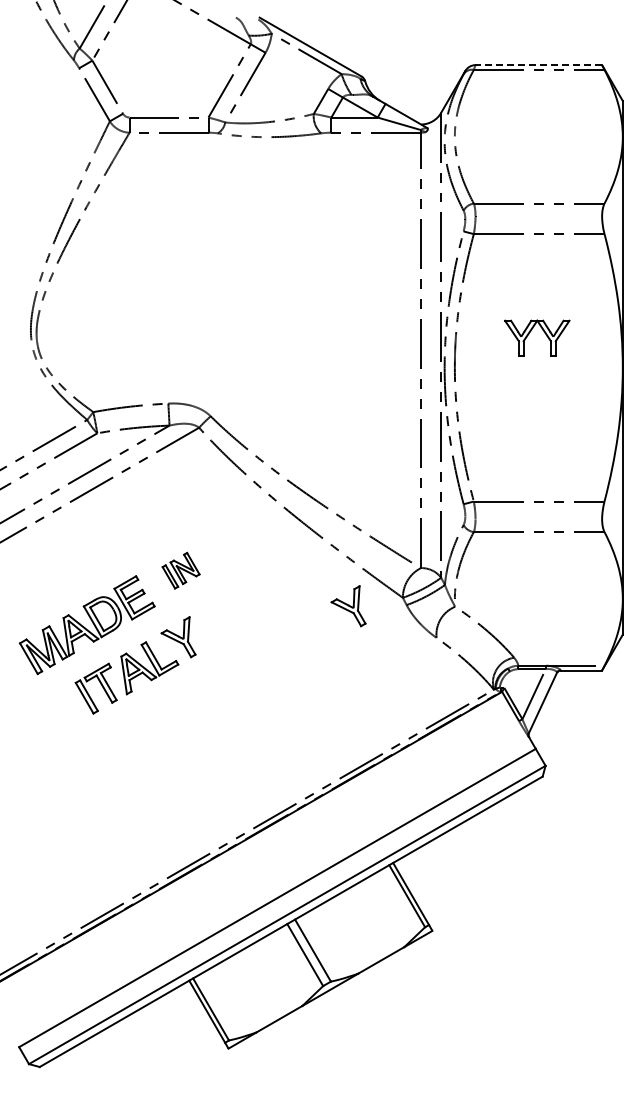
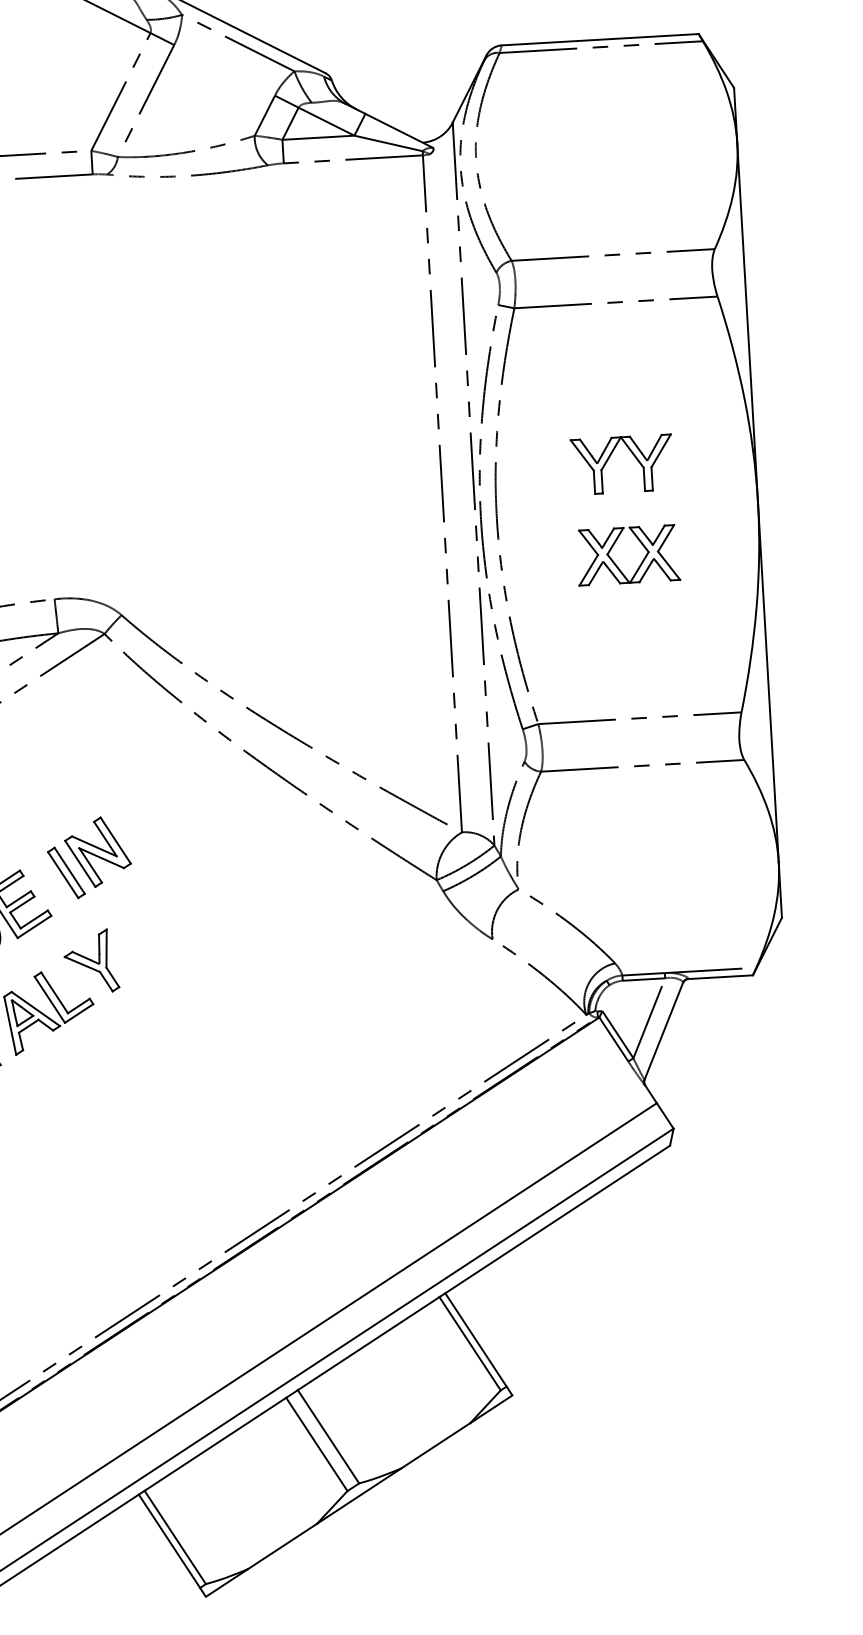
line: (538, 65) -> (599, 40), dashed -> solid
part: (529, 400) -> (615, 562), added
part: (180, 570) -> (88, 857), size x1.43
part: (348, 606) -> (352, 898), removed

